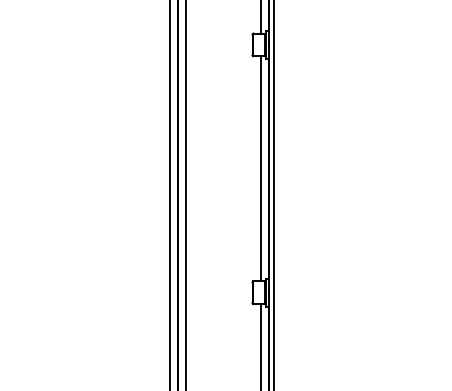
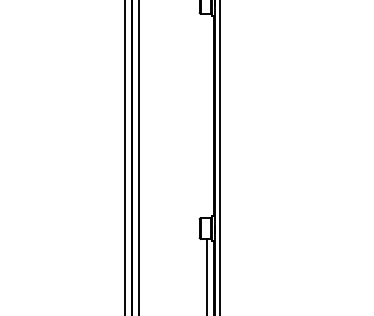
line: (260, 168) -> (207, 115), removed

